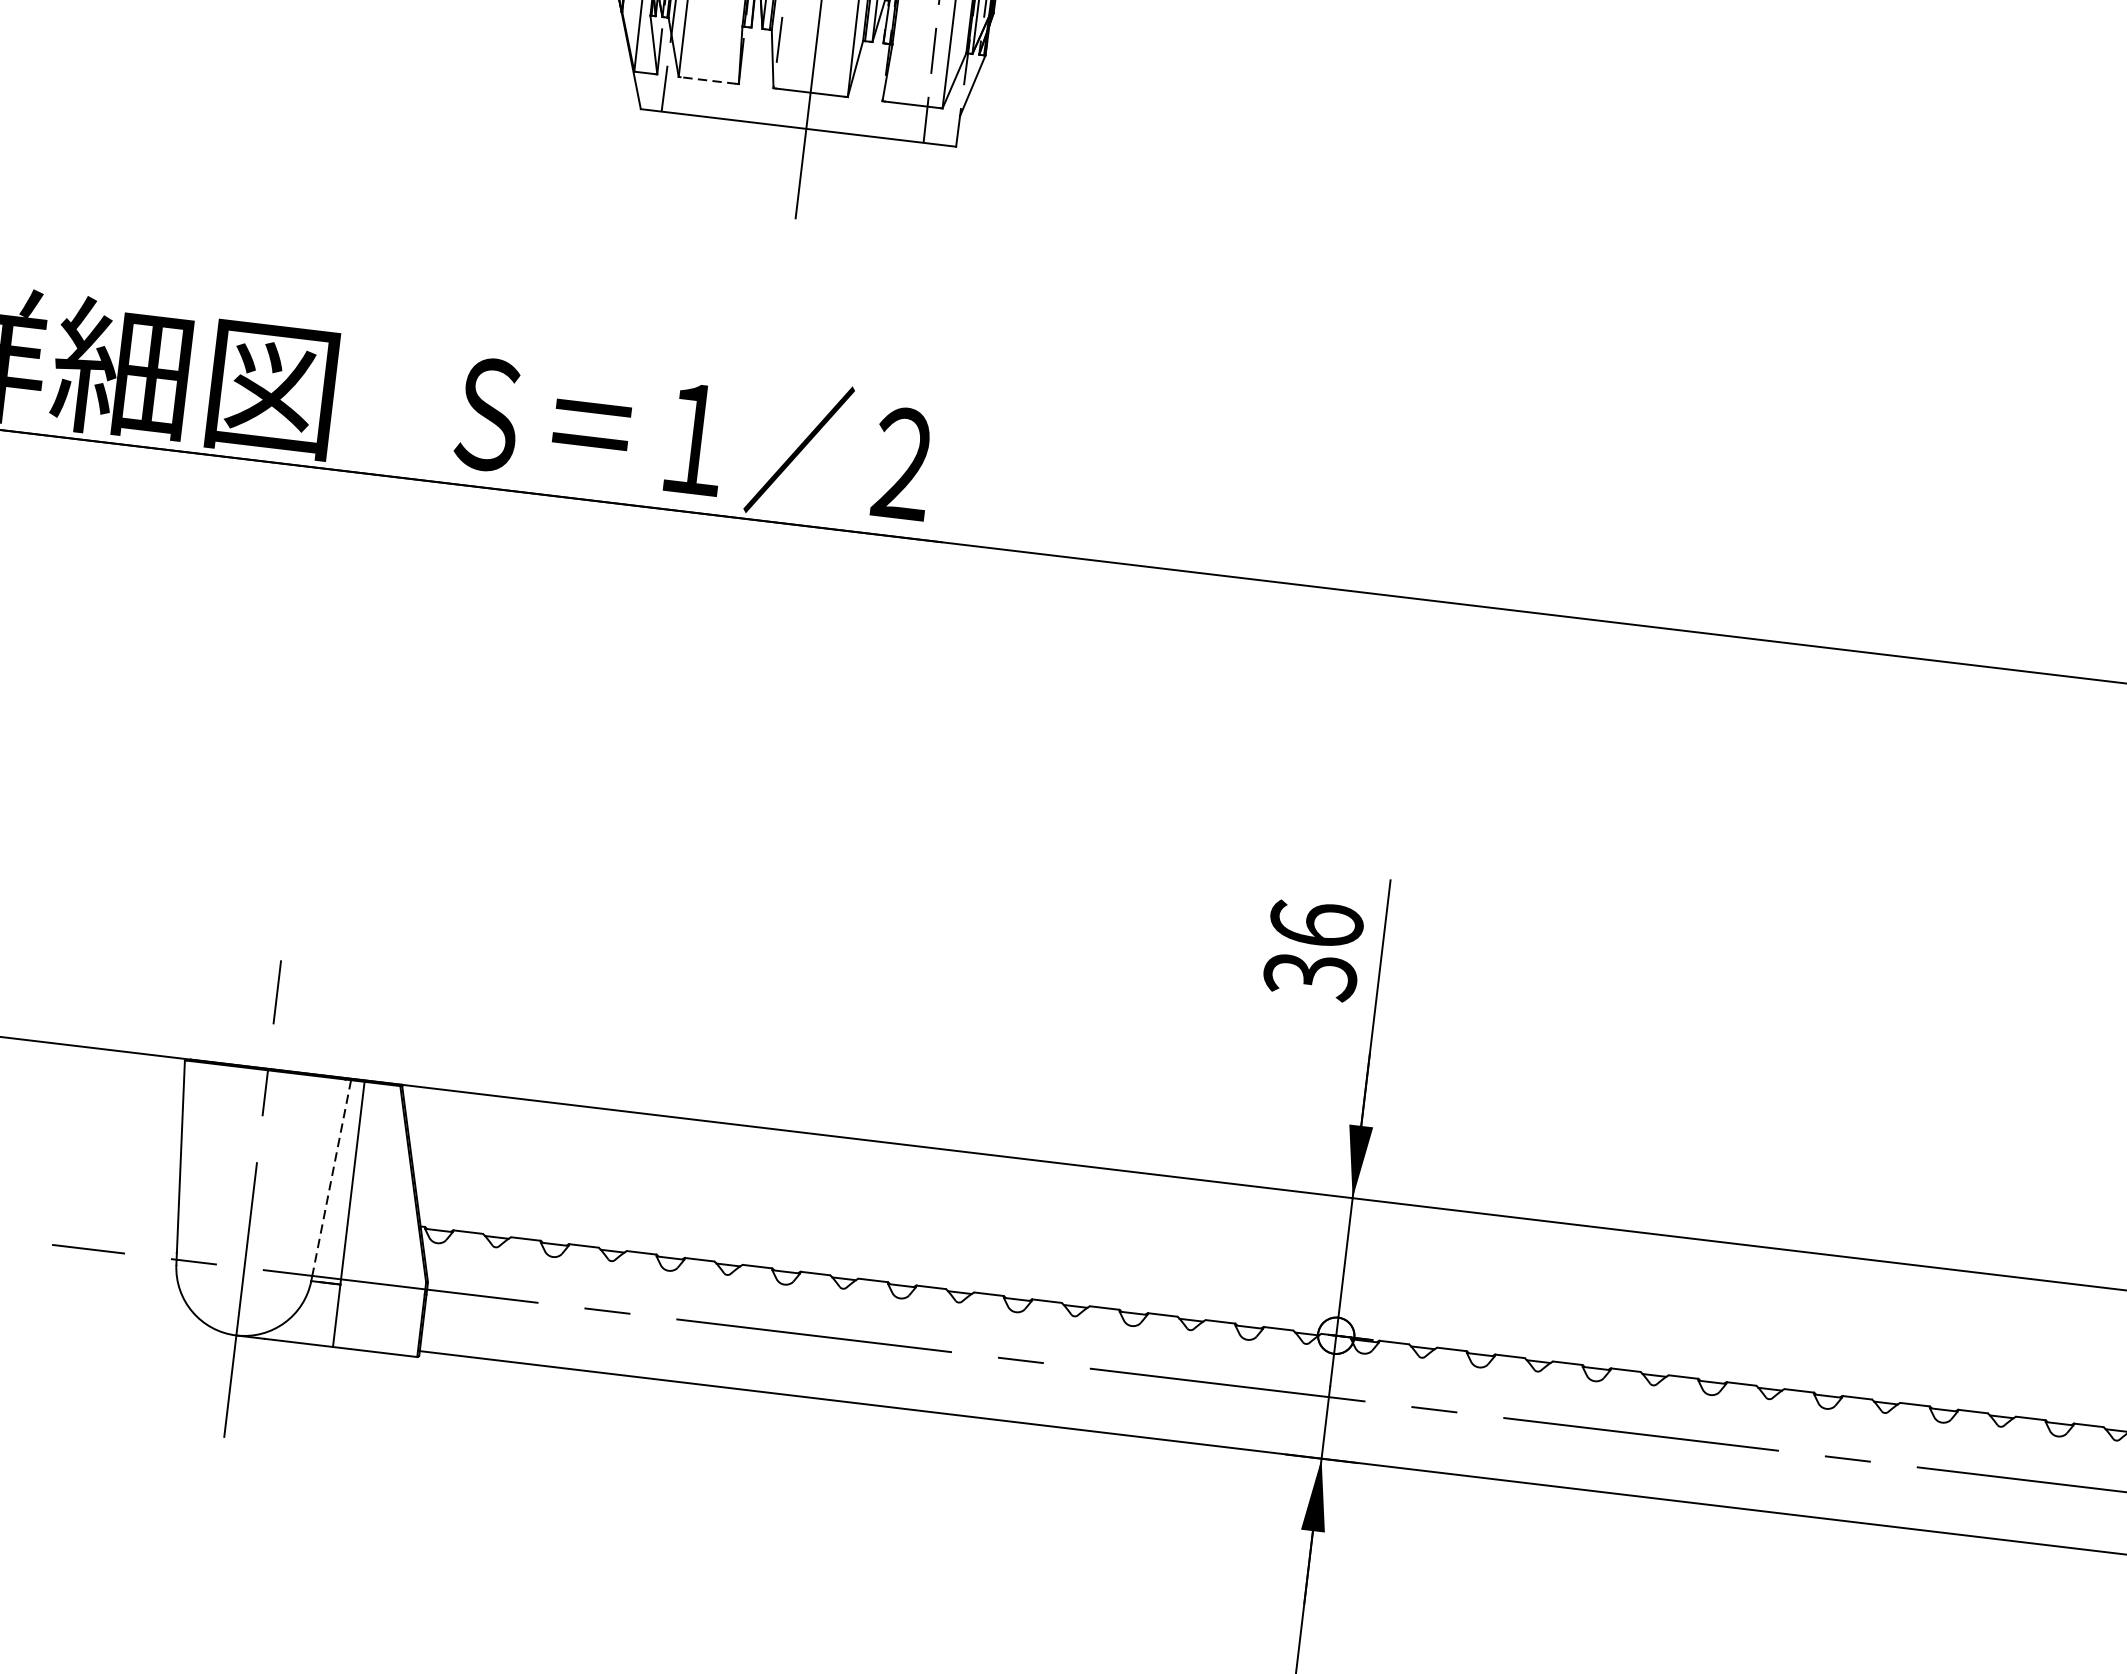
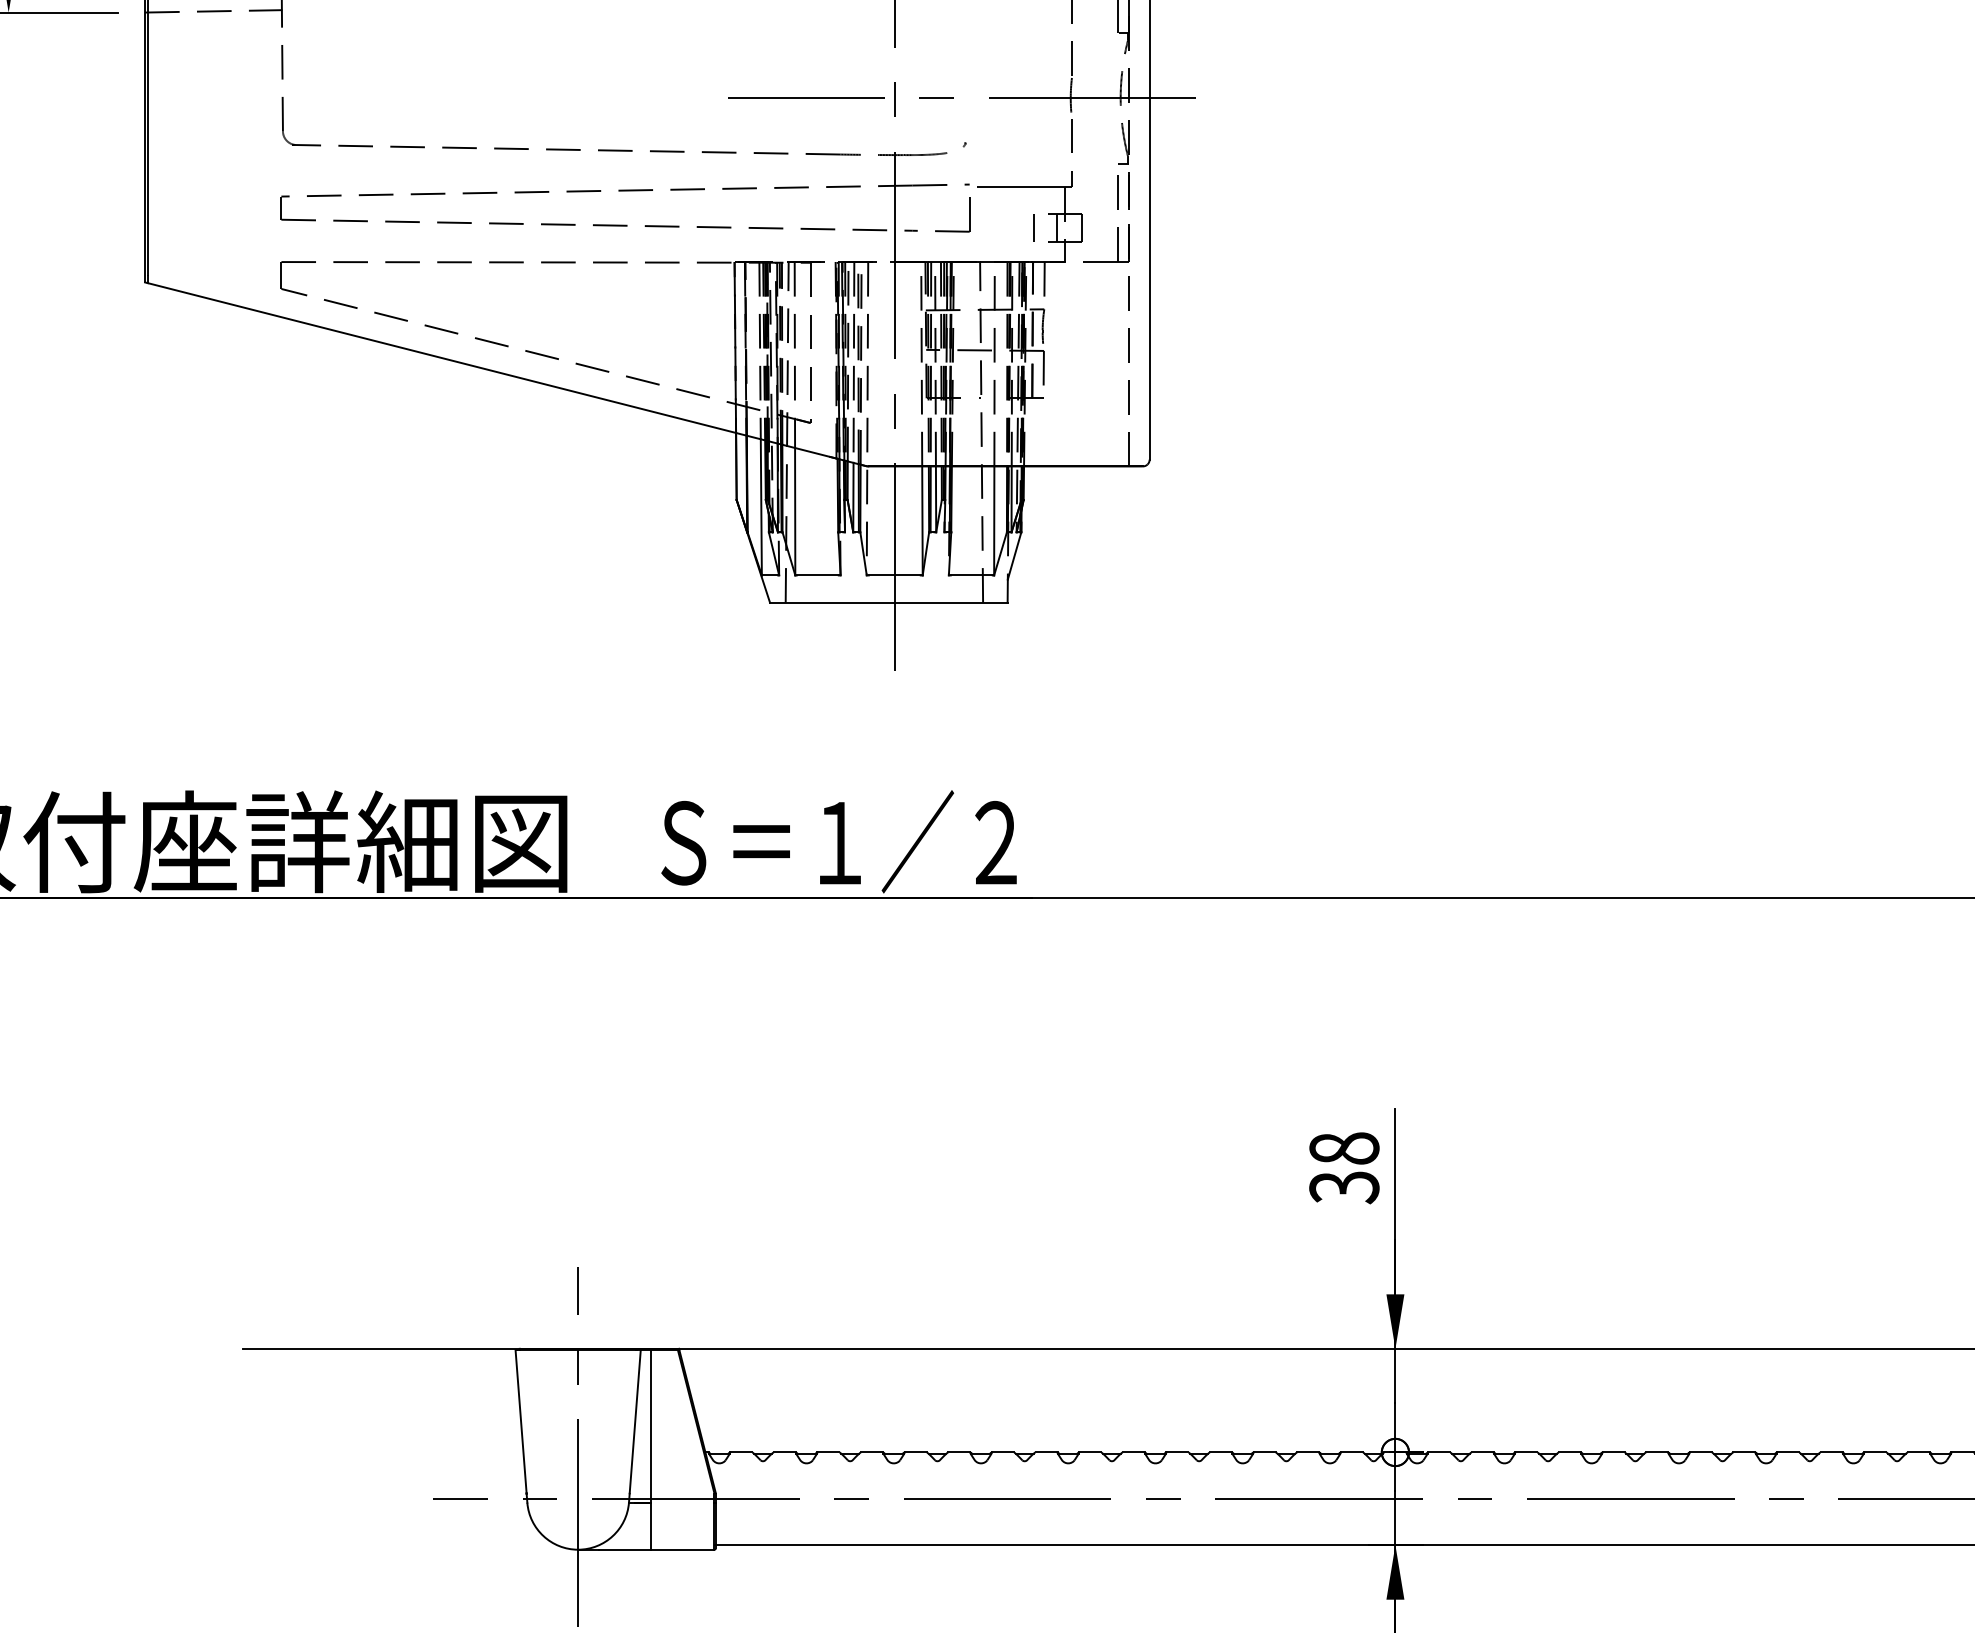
line: (708, 80) -> (817, 575), dashed -> solid
text: (1316, 924) -> (1344, 1148), 36 -> 38
line: (332, 1174) -> (635, 1421), dashed -> solid

